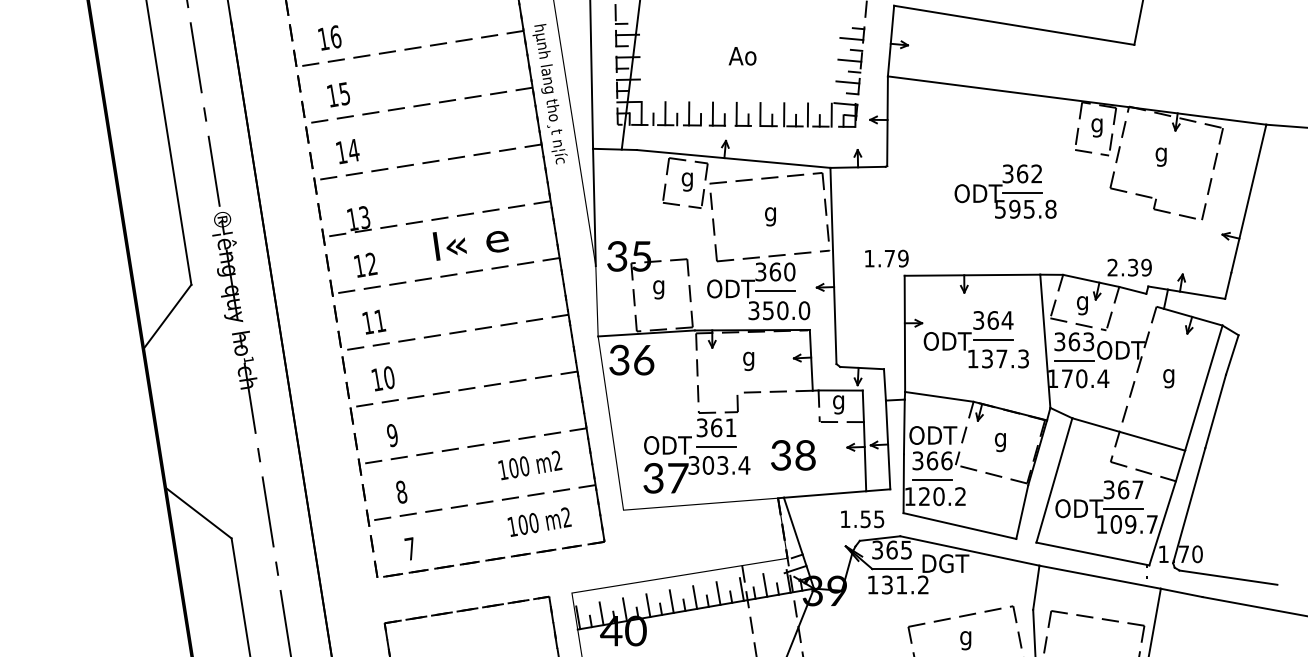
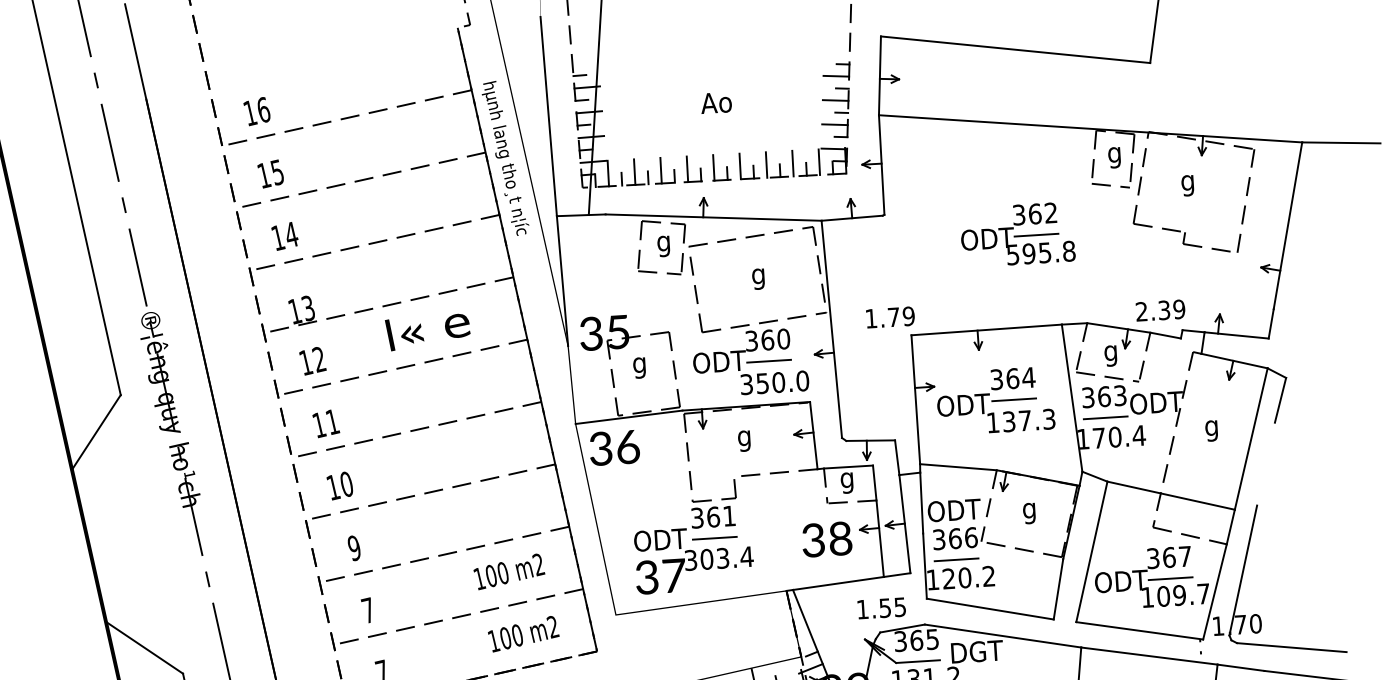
line: (1215, 411) -> (1265, 464), removed
text: (793, 455) -> (827, 539), moved
text: (401, 491) -> (368, 609), 8 -> 7

